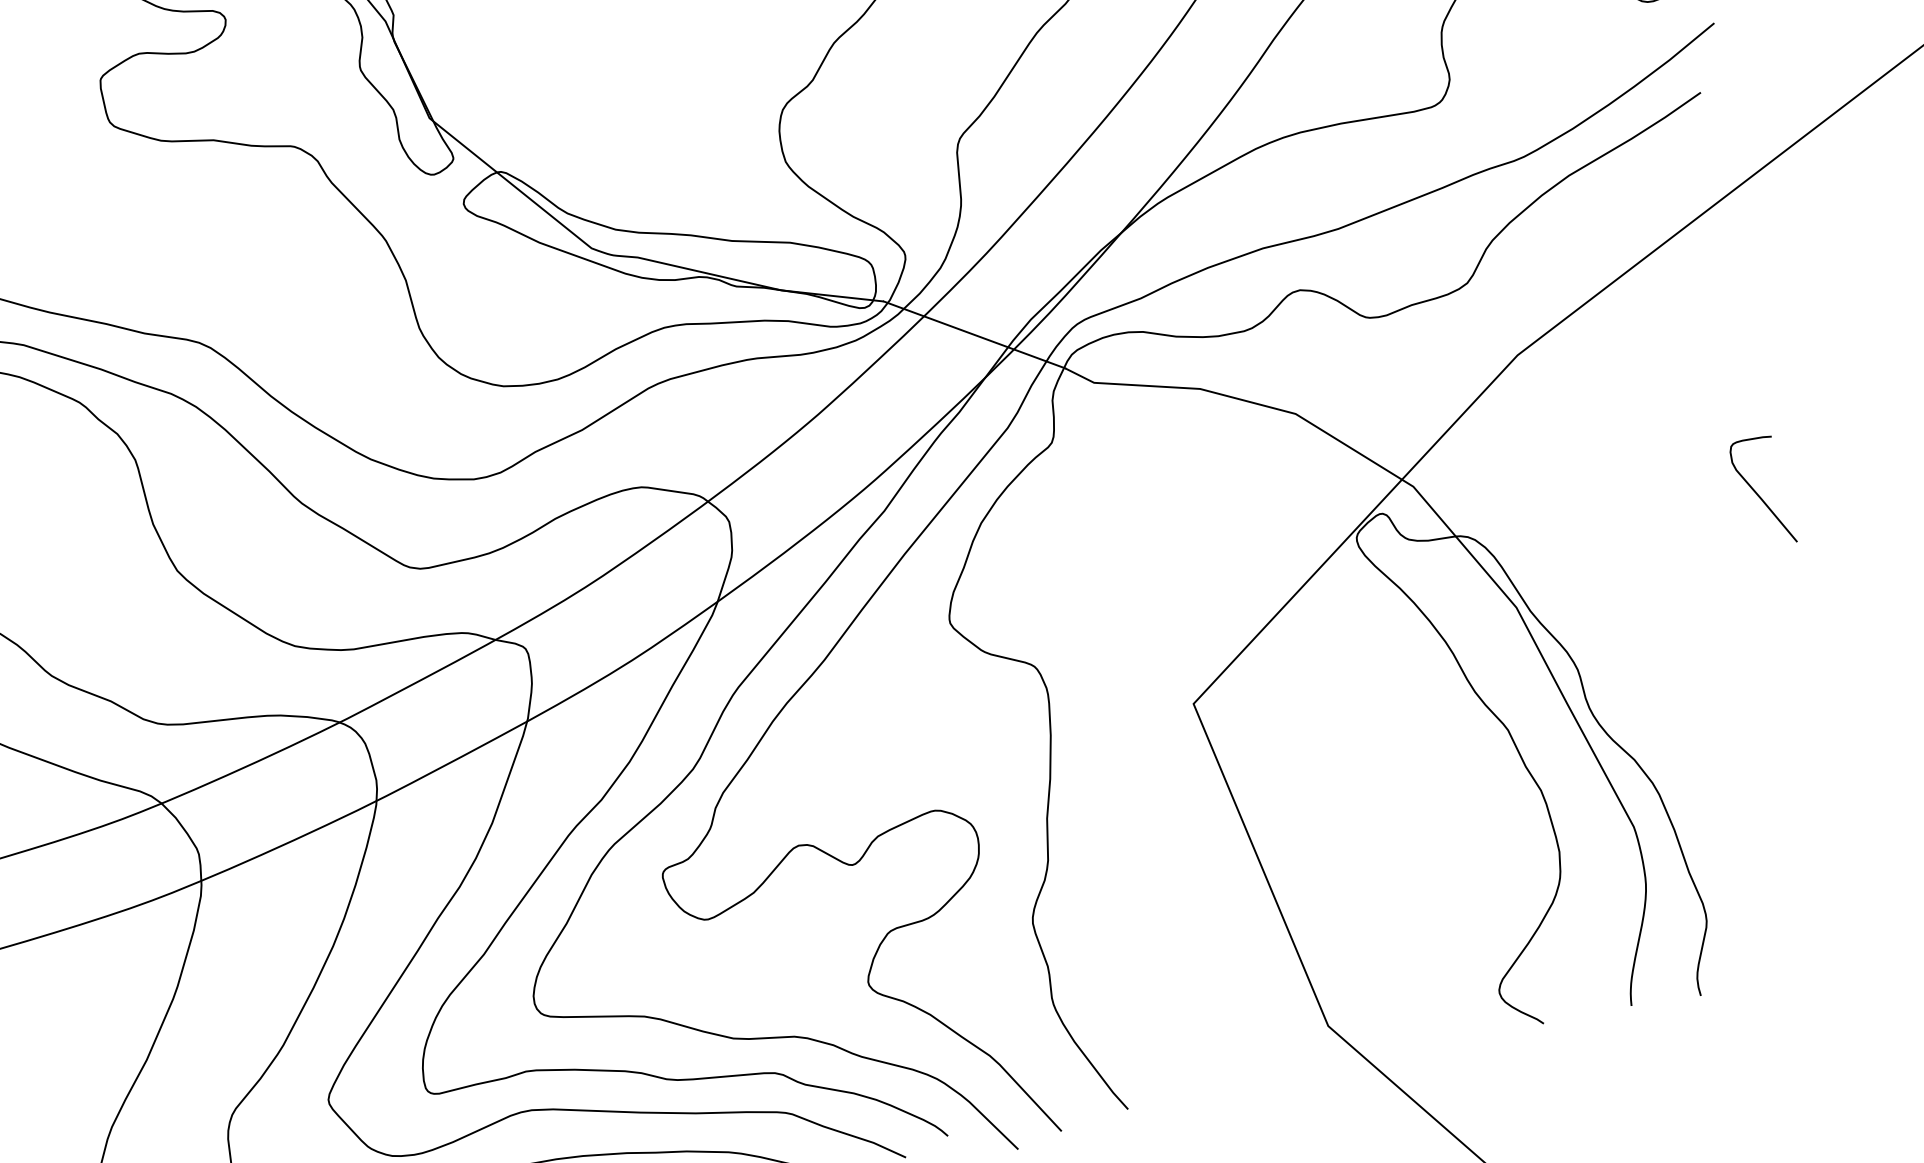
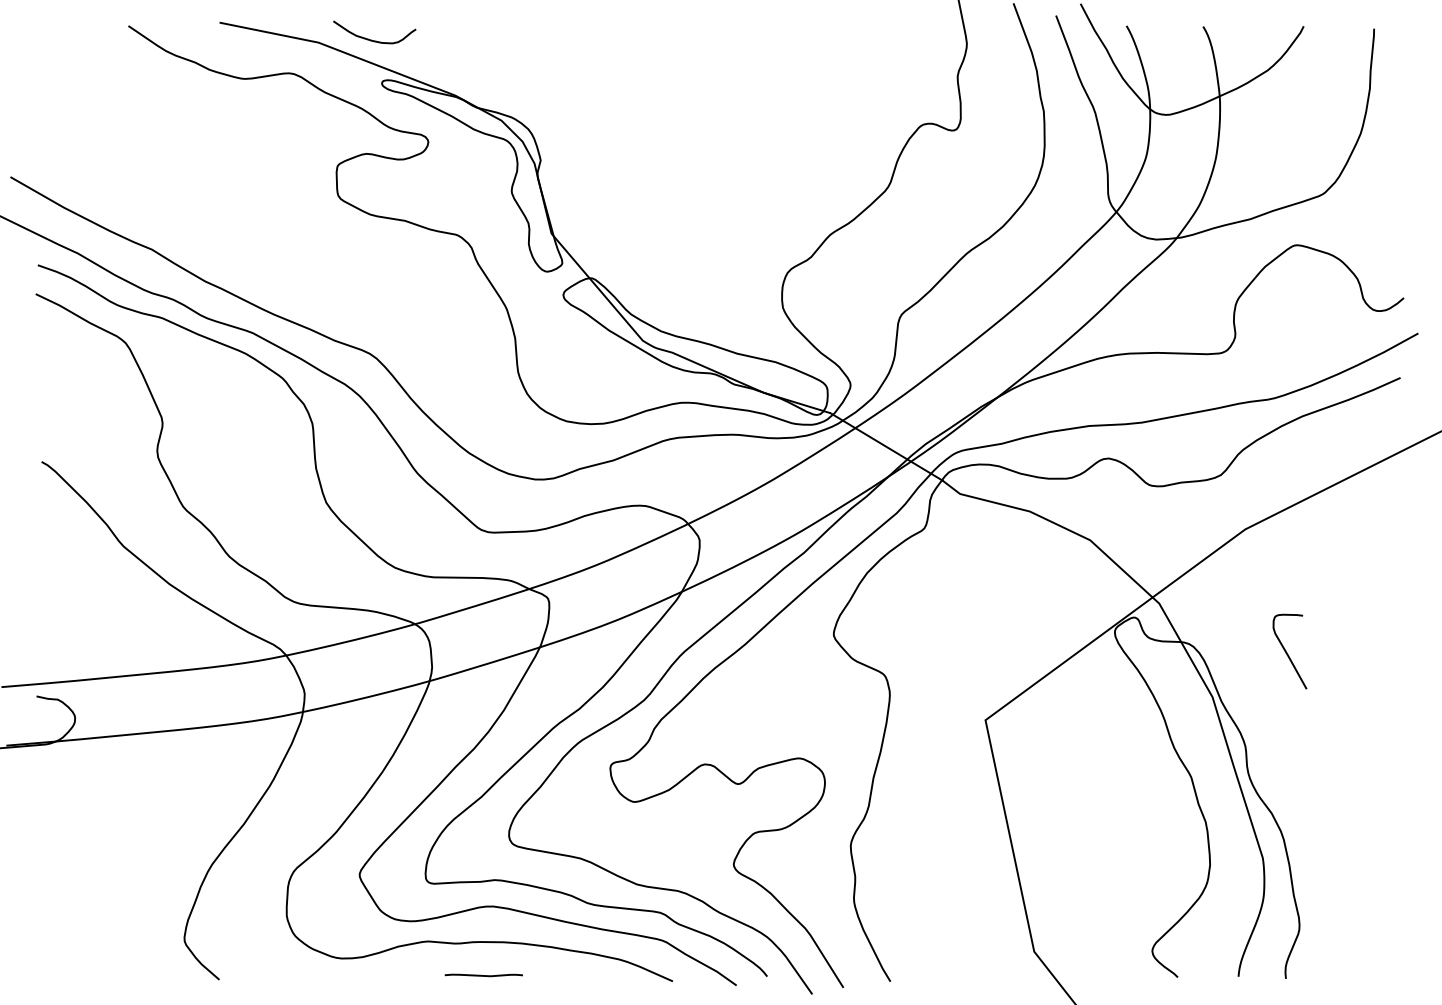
curve: (1759, 494) -> (1287, 652), moved

